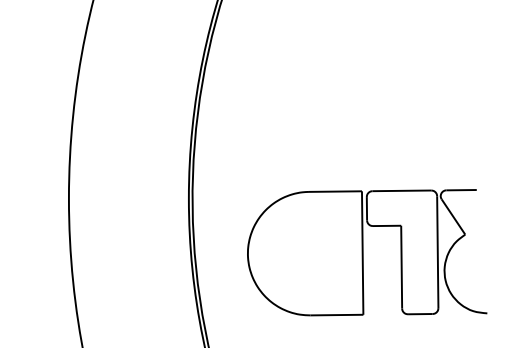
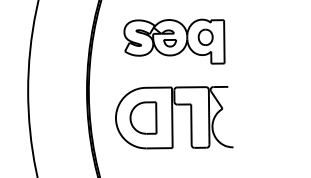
part: (367, 97) -> (174, 41), added
part: (303, 252) -> (143, 117), added

